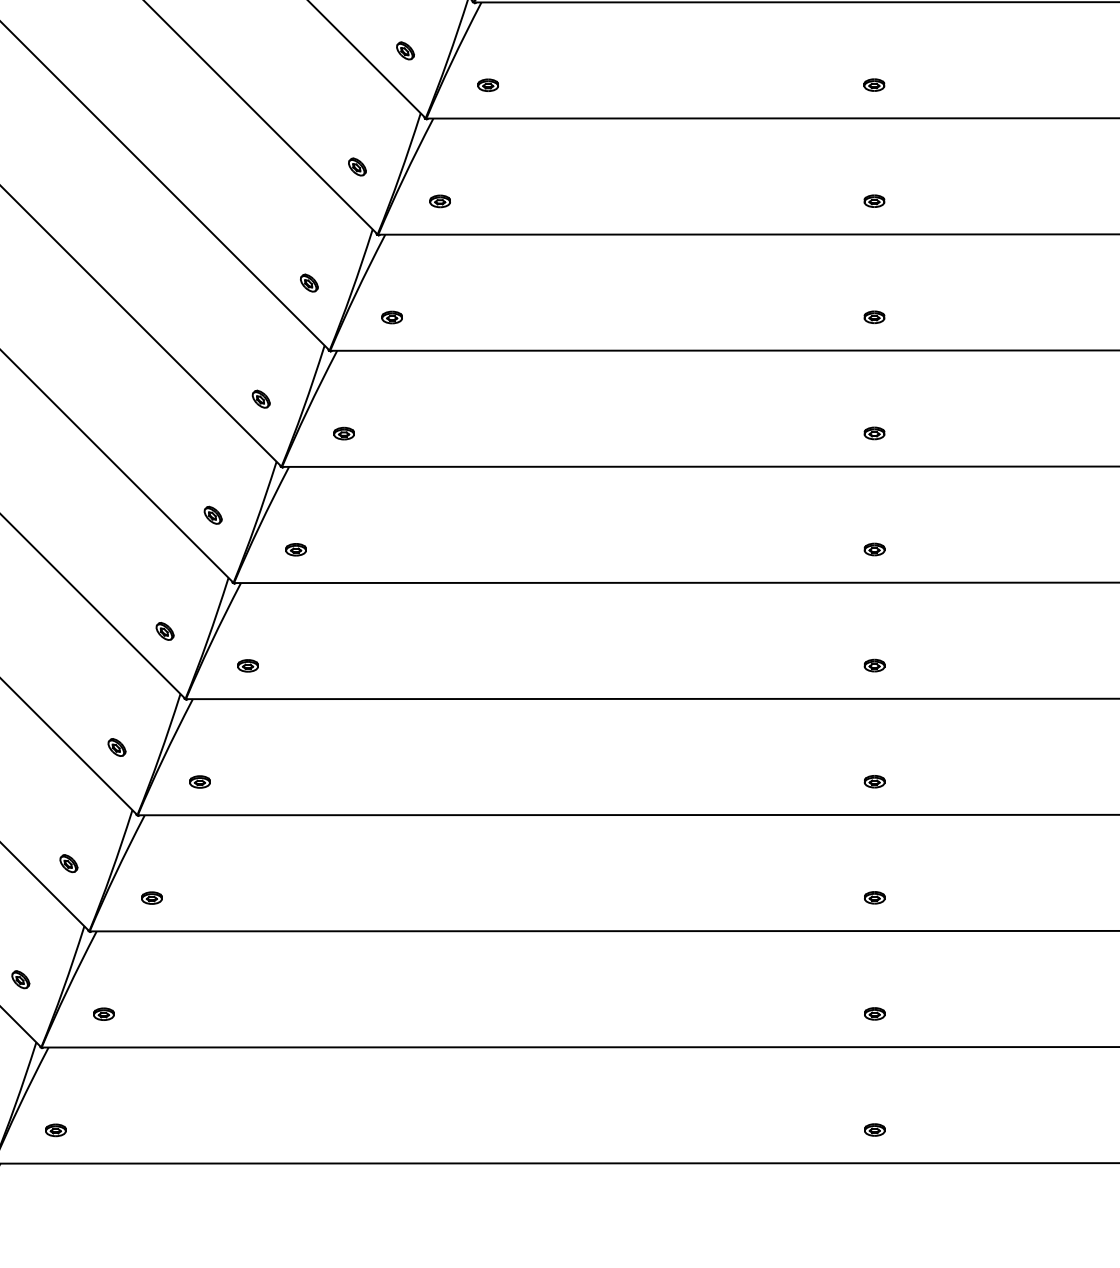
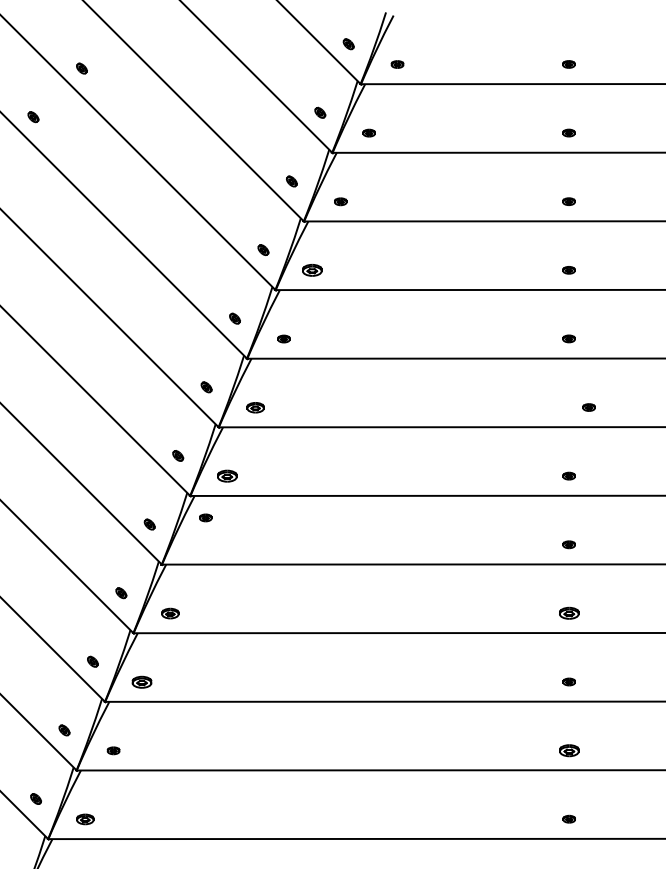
part: (440, 201) -> (312, 270), size x1.6
part: (343, 433) -> (255, 407), size x1.4
part: (873, 433) -> (588, 407), moved
part: (294, 550) -> (226, 476), size x1.6
part: (247, 665) -> (205, 517), moved
part: (200, 781) -> (170, 613), size x1.4
part: (873, 781) -> (568, 613), size x1.6
part: (151, 896) -> (141, 681), size x1.6
part: (873, 1013) -> (568, 750), size x1.6
part: (54, 1130) -> (84, 819), size x1.4

